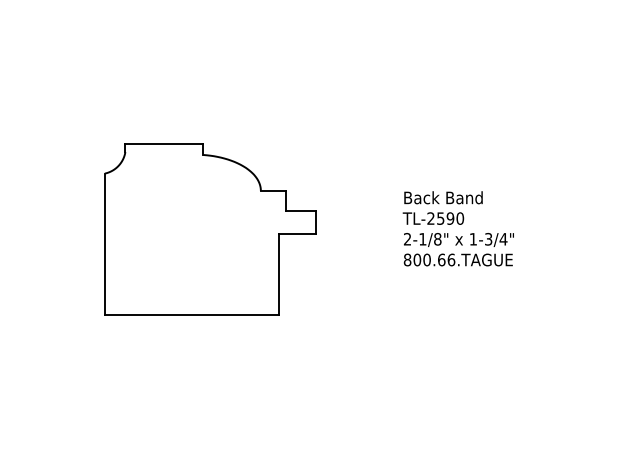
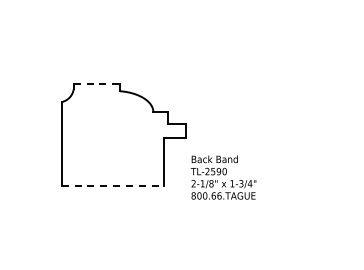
line: (164, 143) -> (96, 84), solid -> dashed
text: (458, 228) -> (223, 177), moved
line: (193, 315) -> (113, 185), solid -> dashed

